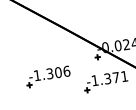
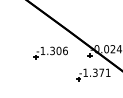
part: (47, 76) -> (50, 52), moved

